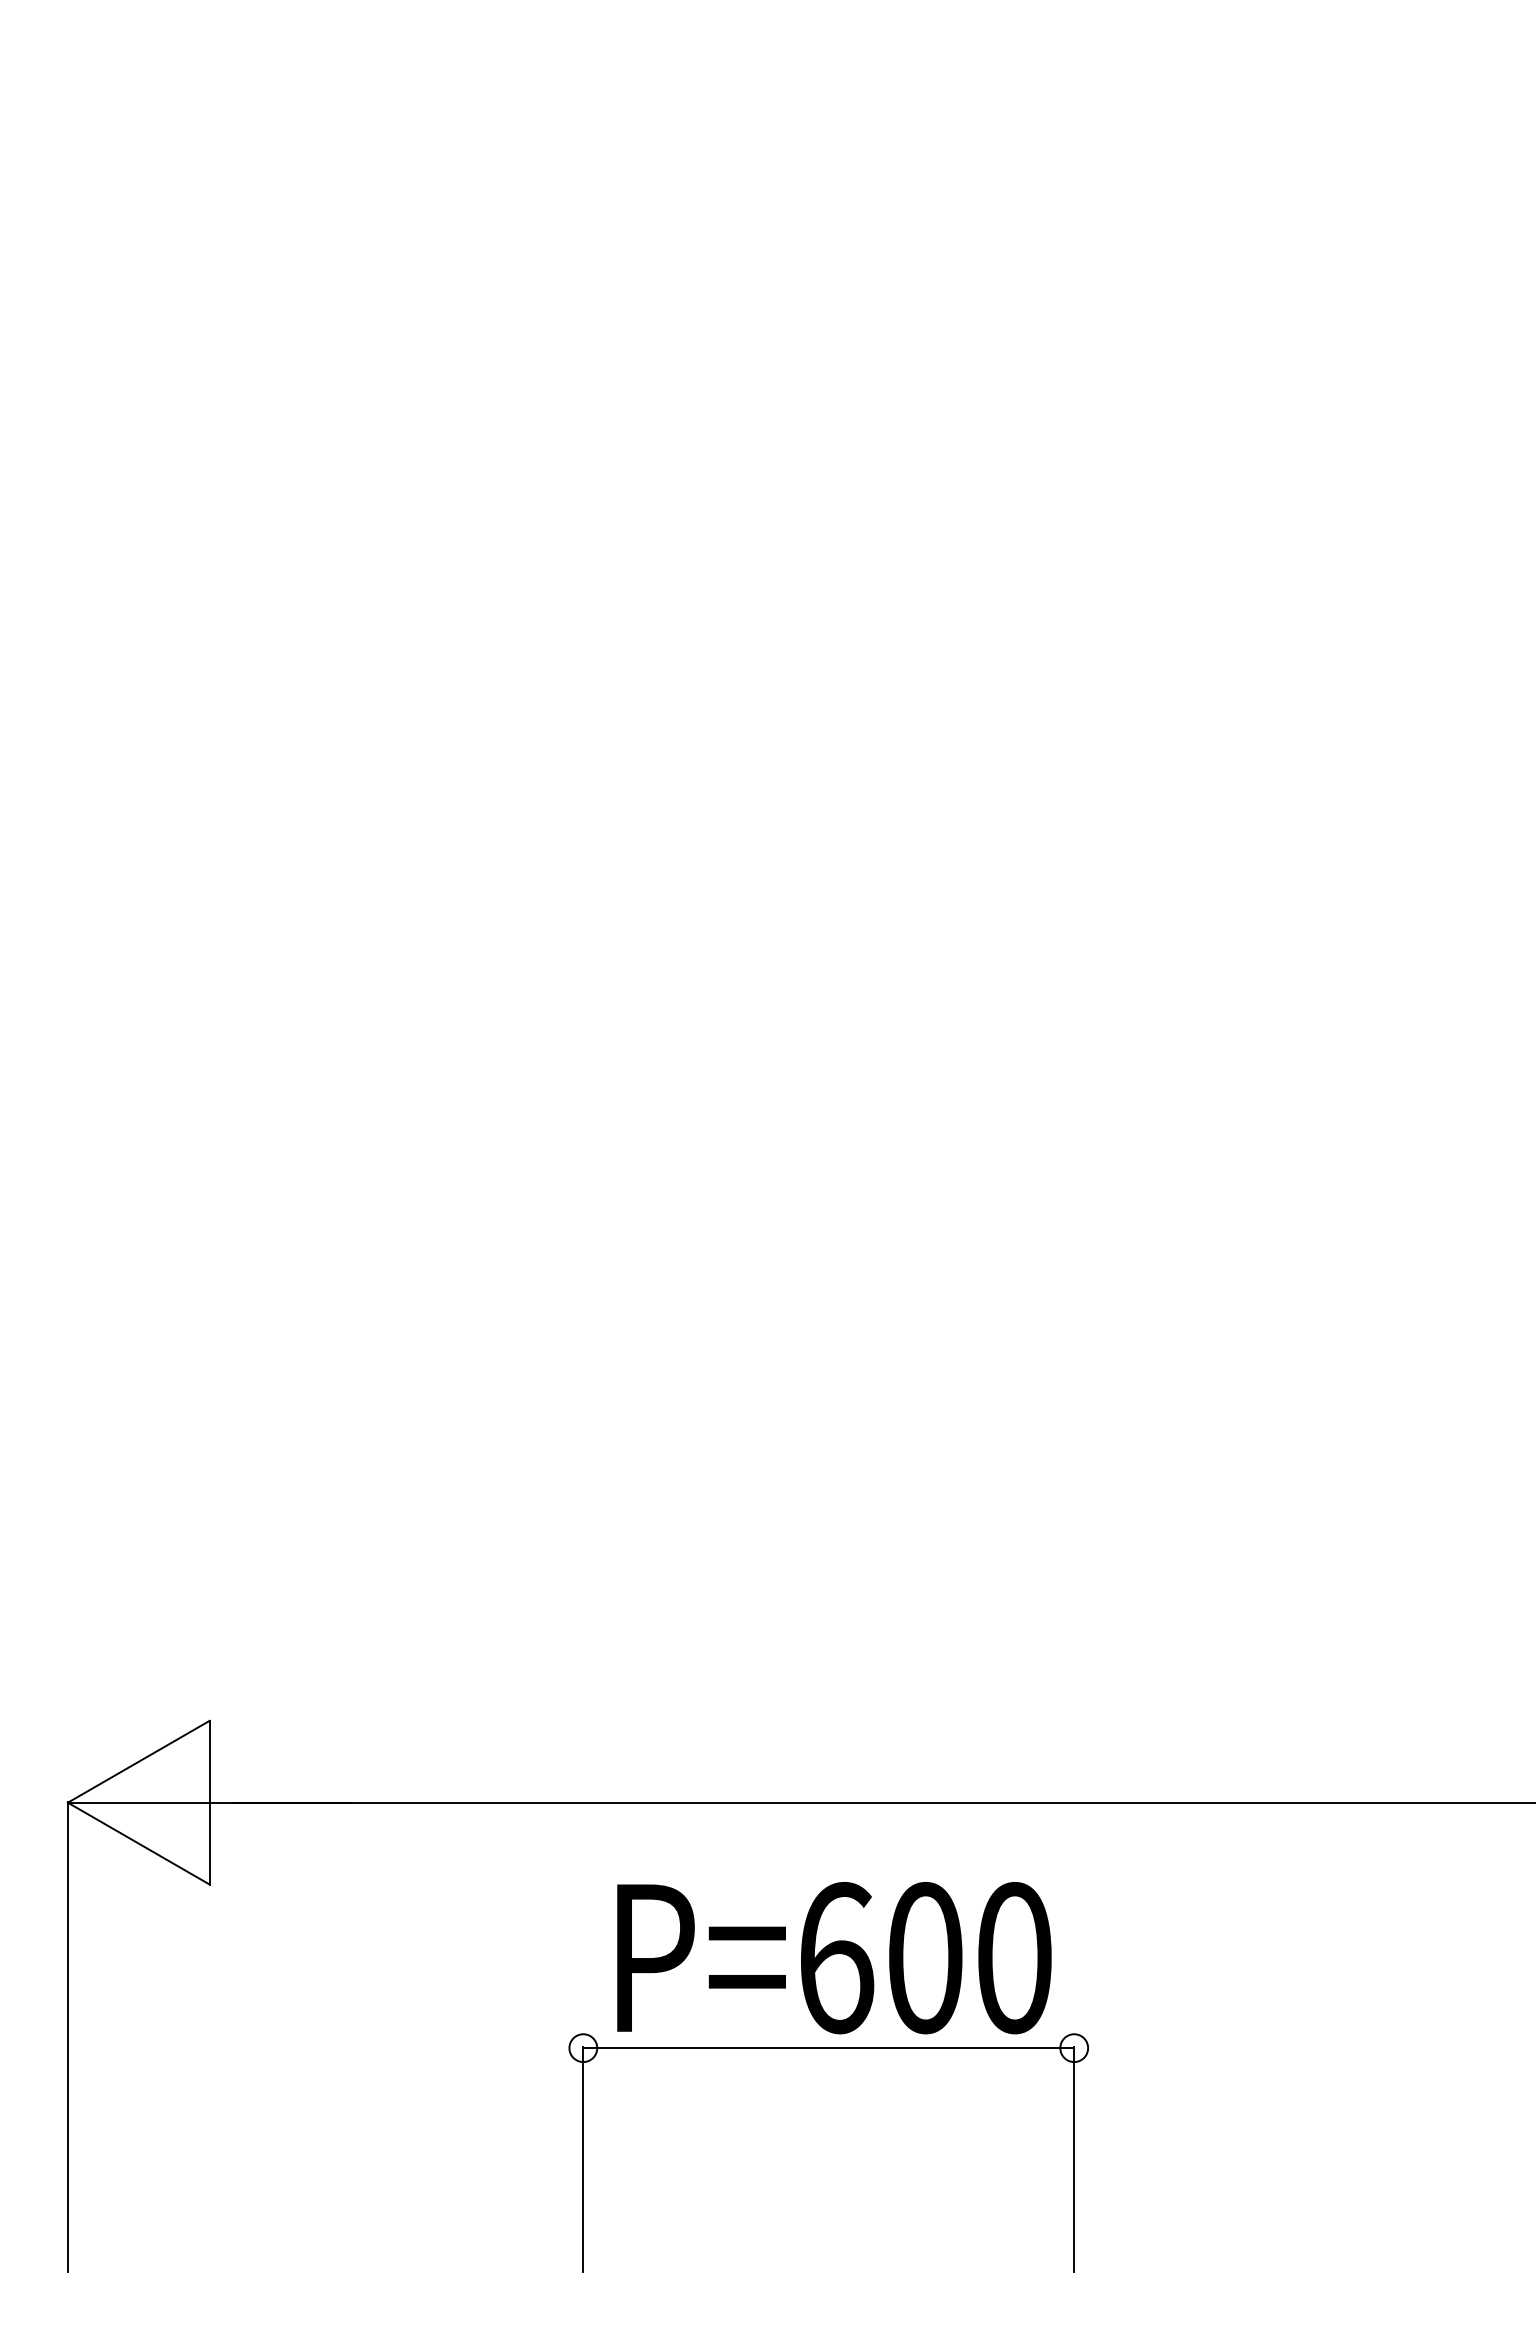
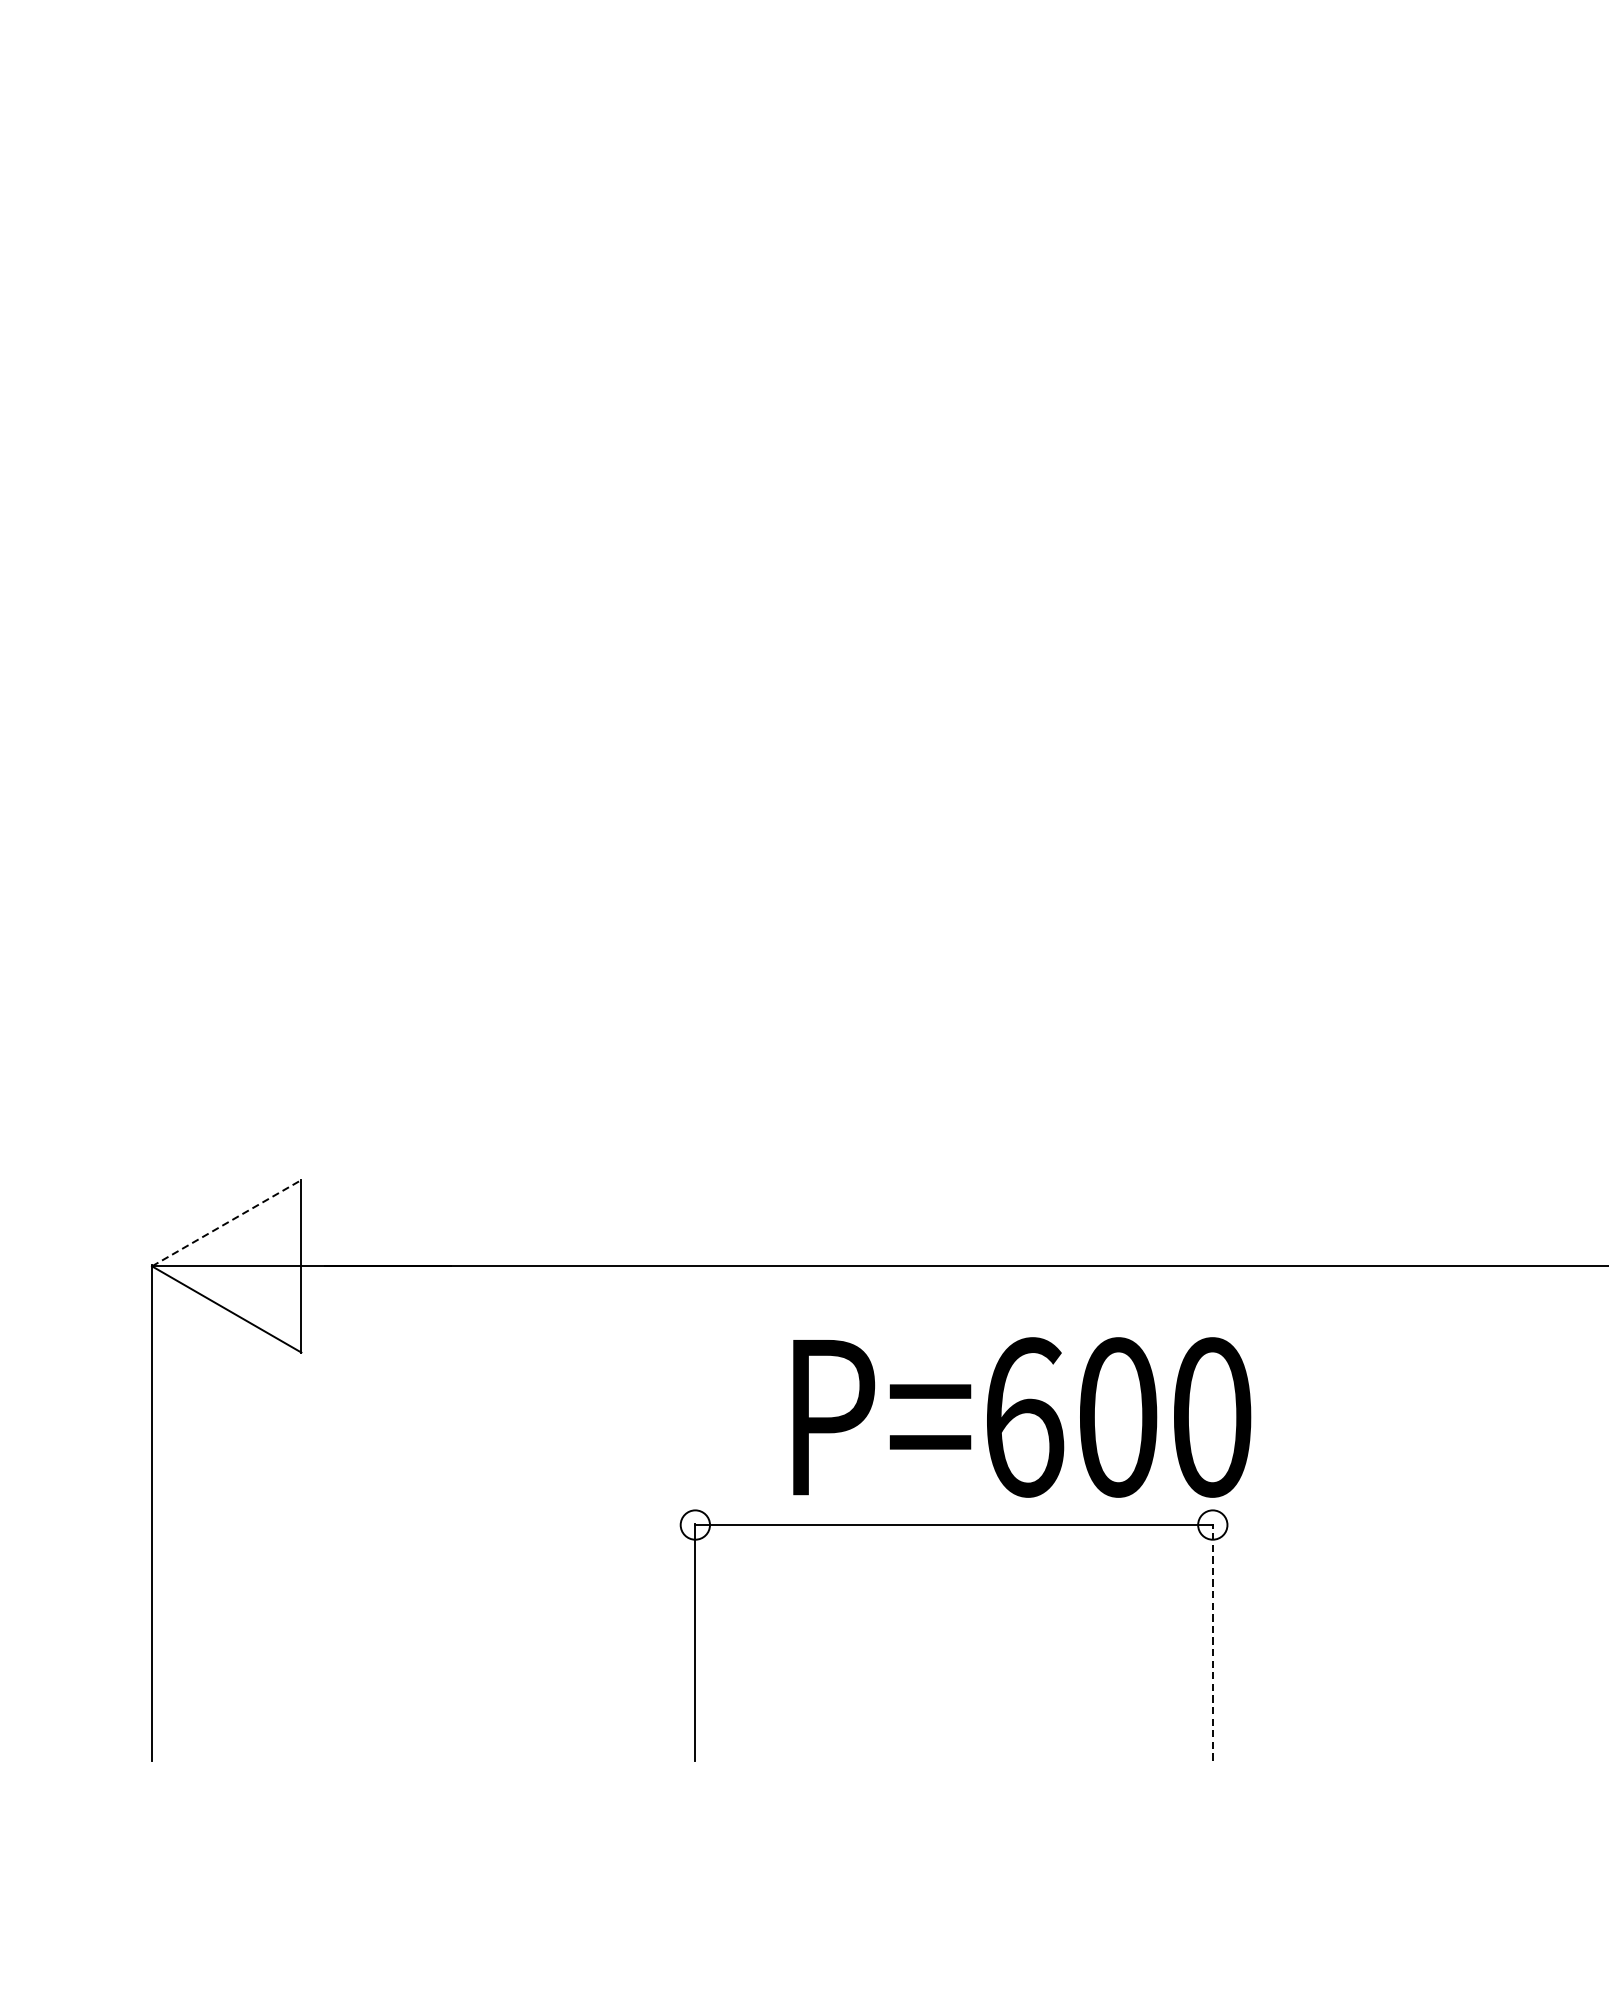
line: (138, 1761) -> (226, 1222), solid -> dashed
text: (834, 1958) -> (1022, 1417), moved
line: (1074, 2159) -> (1213, 1642), solid -> dashed

